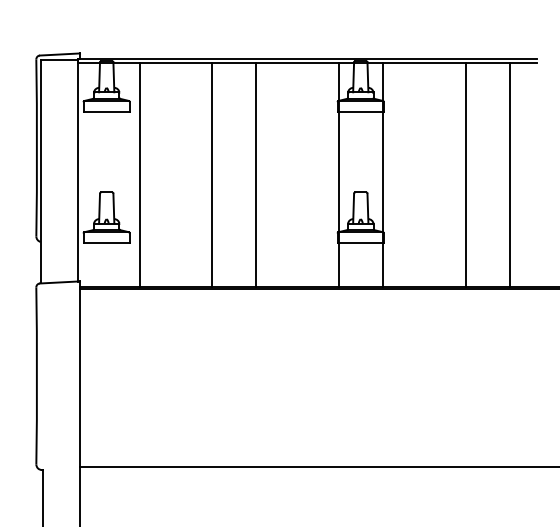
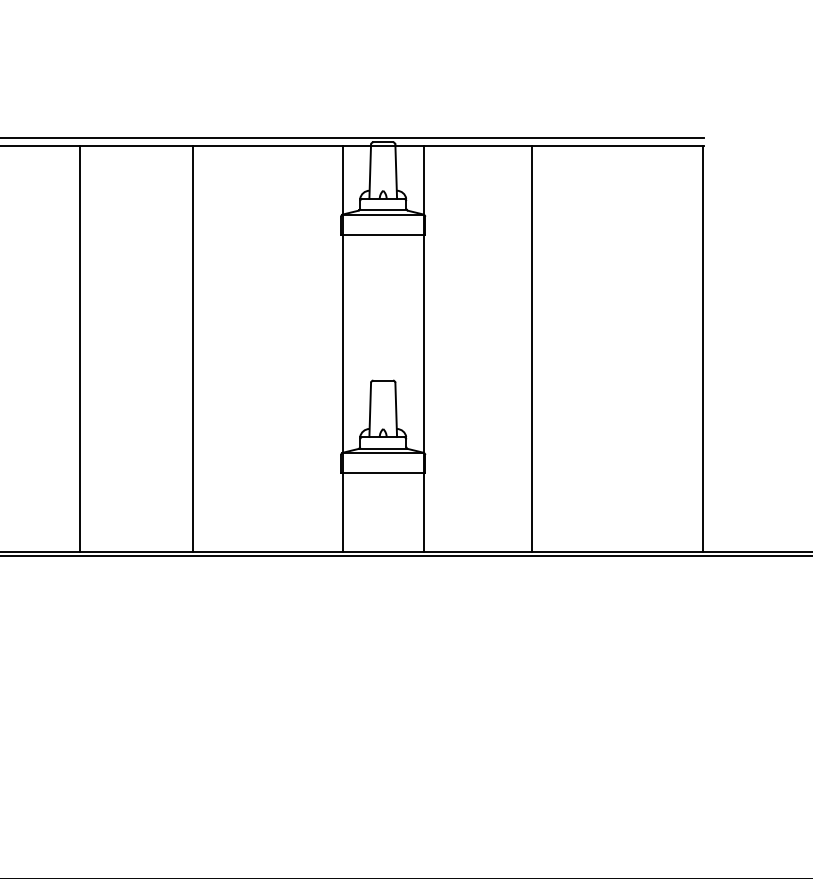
line: (211, 174) -> (79, 347), moved
line: (465, 174) -> (531, 347), moved
line: (510, 174) -> (703, 347), moved

